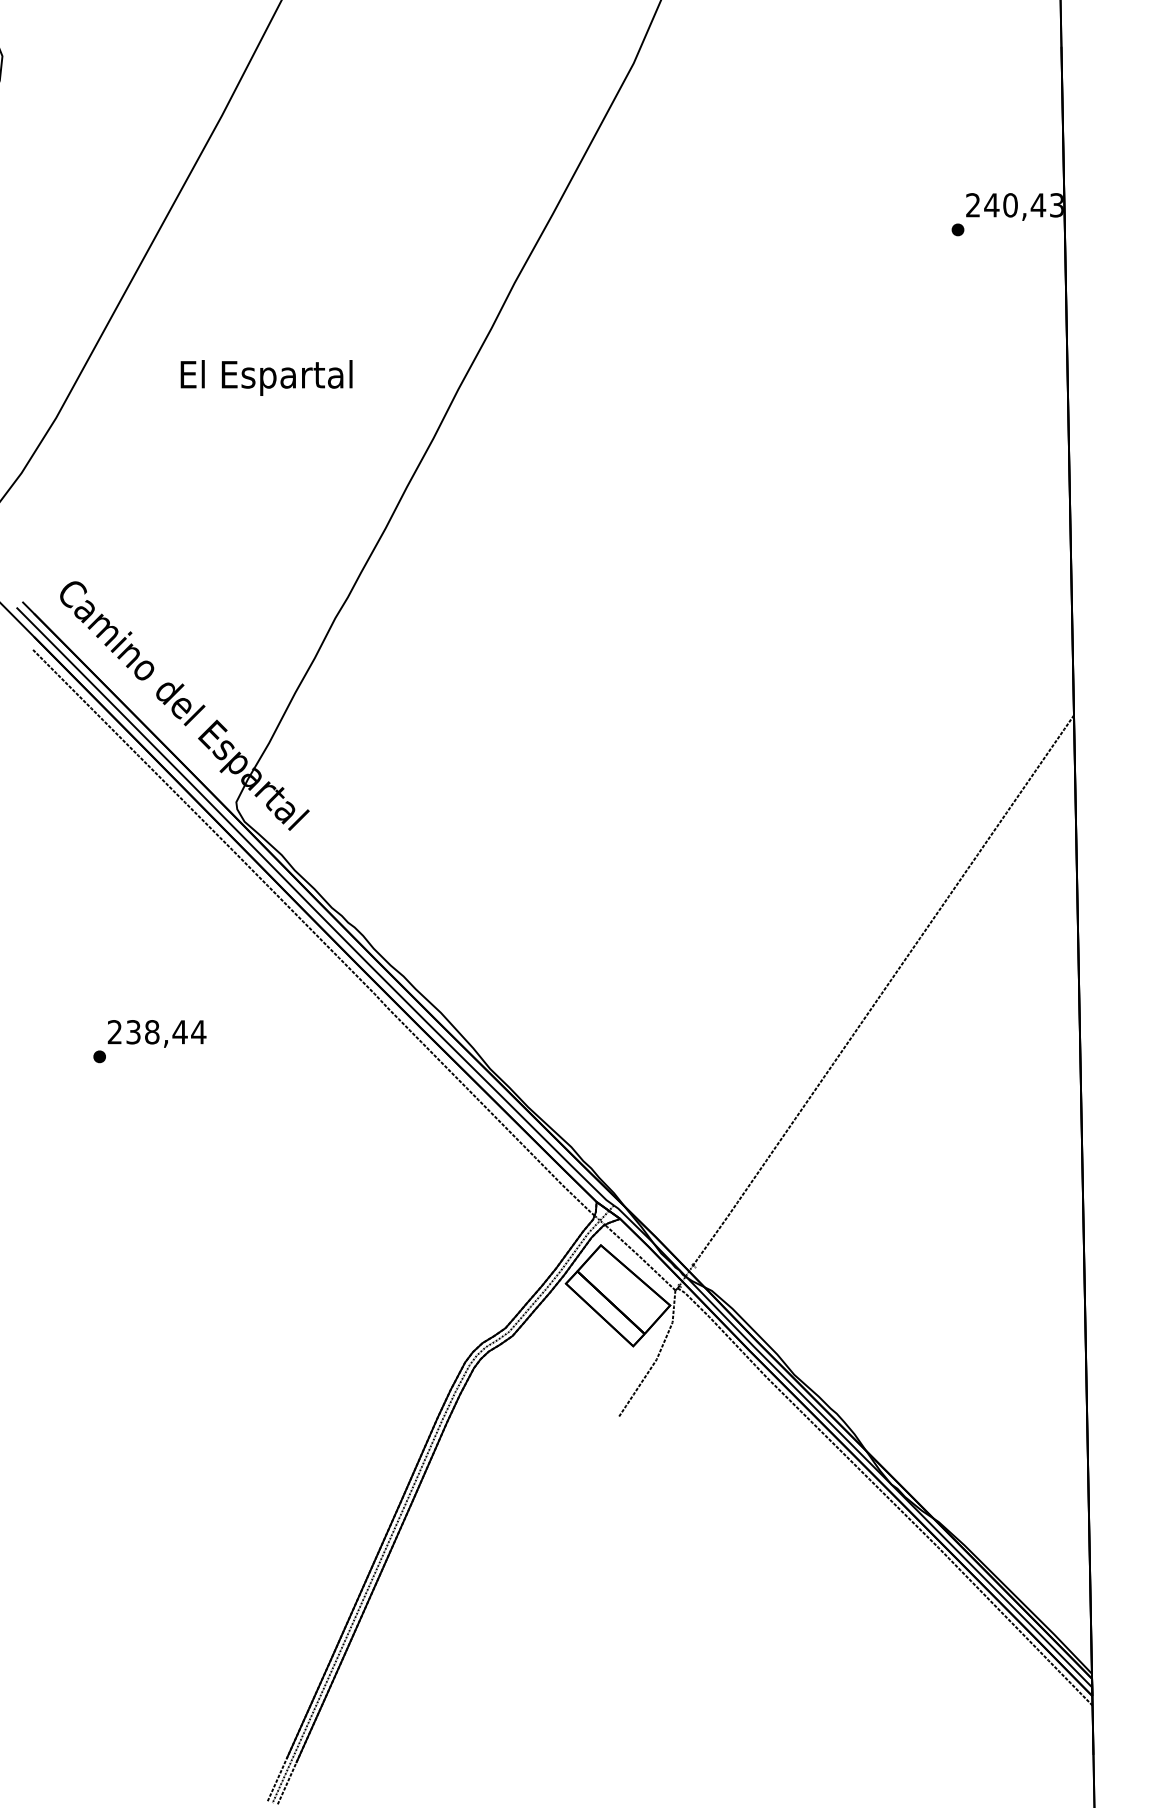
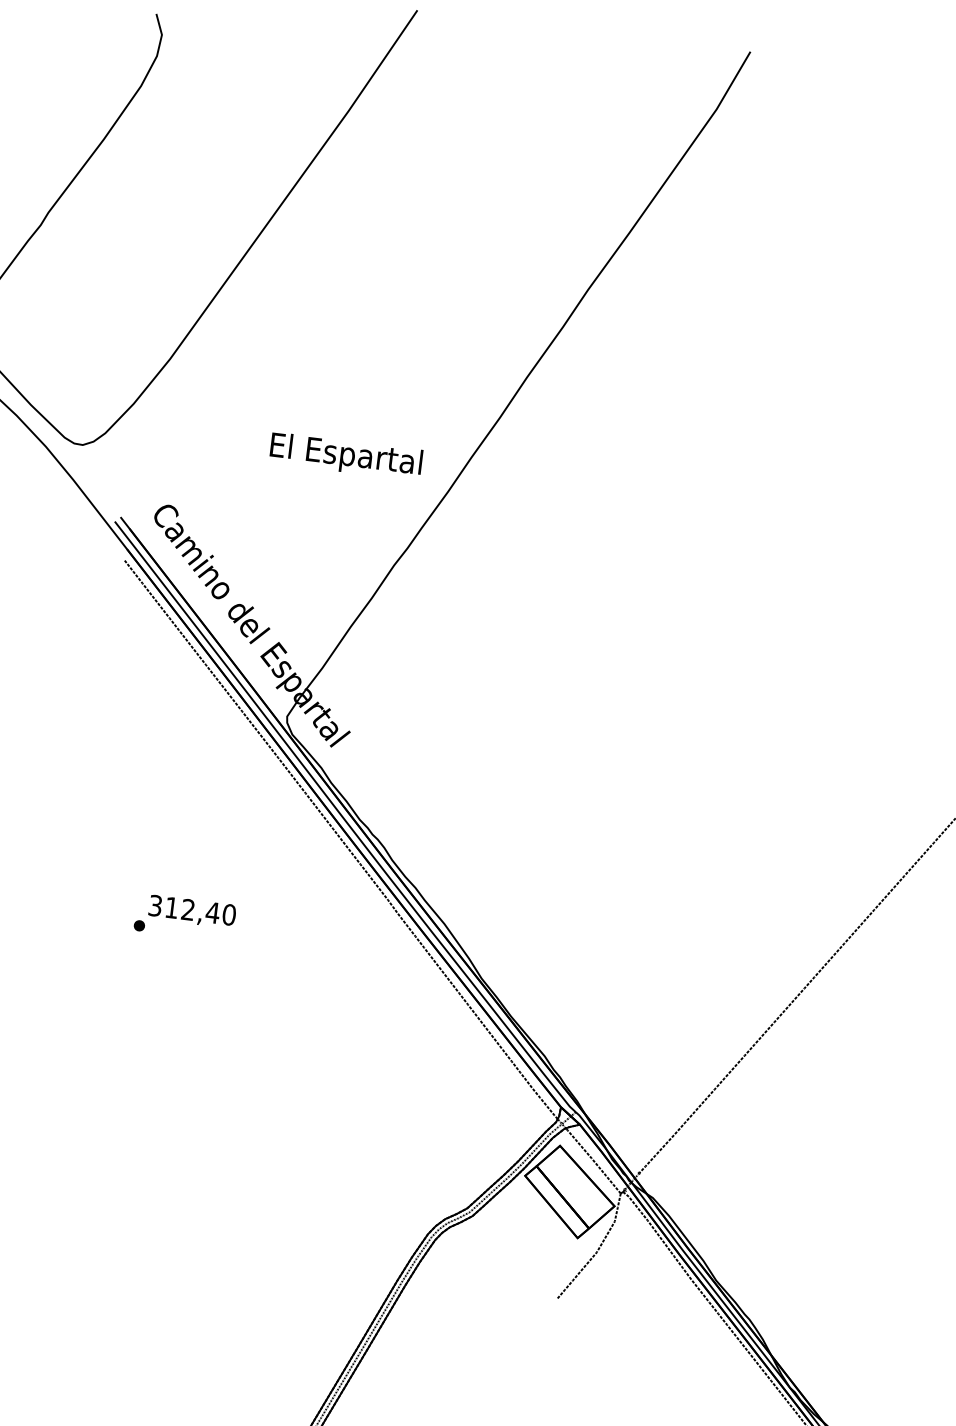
text: (266, 377) -> (346, 456), moved
text: (156, 1032) -> (192, 910), 238,44 -> 312,40

